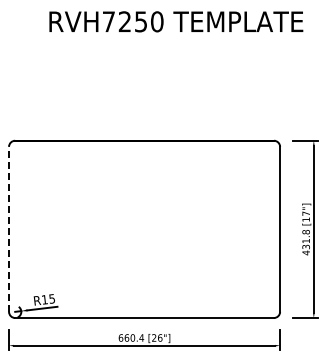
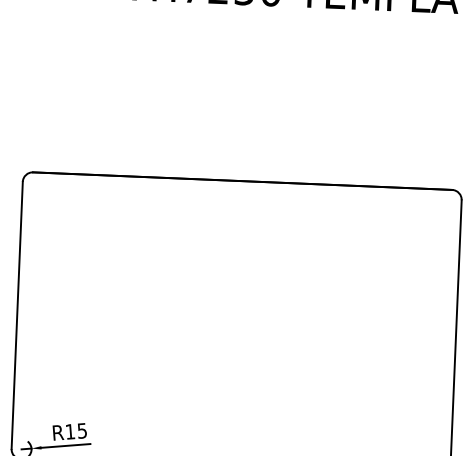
line: (9, 228) -> (18, 314), dashed -> solid

